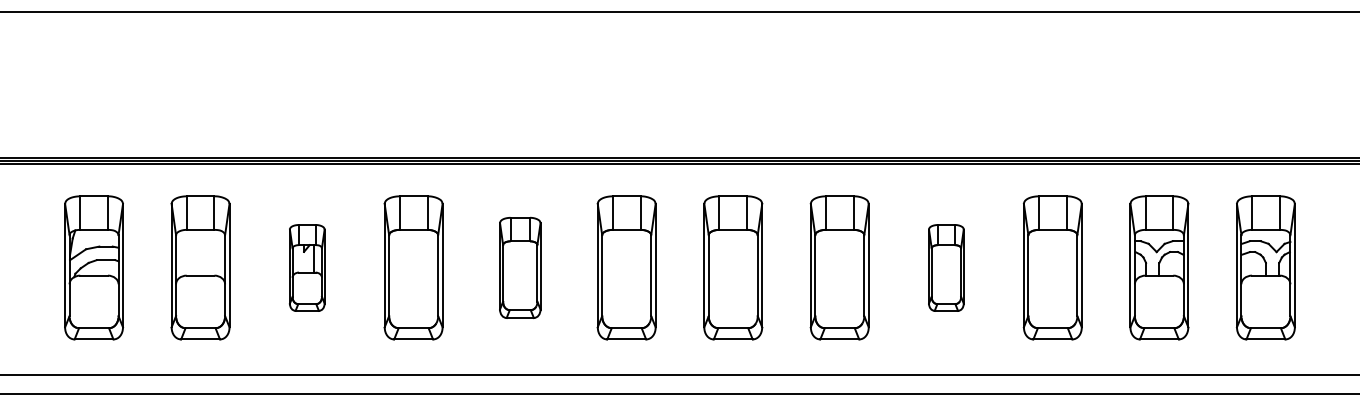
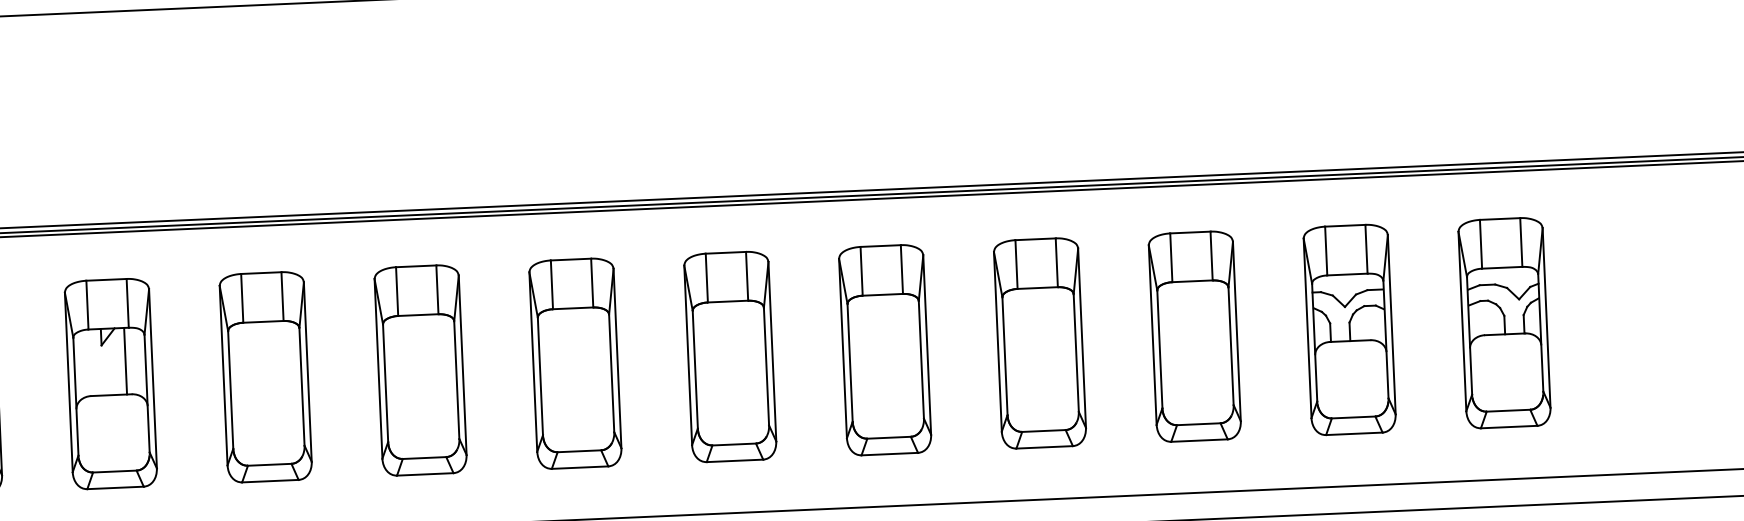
part: (307, 267) -> (111, 383), size x1.67
part: (520, 267) -> (421, 369), size x1.43
part: (946, 267) -> (1040, 342), size x1.67

